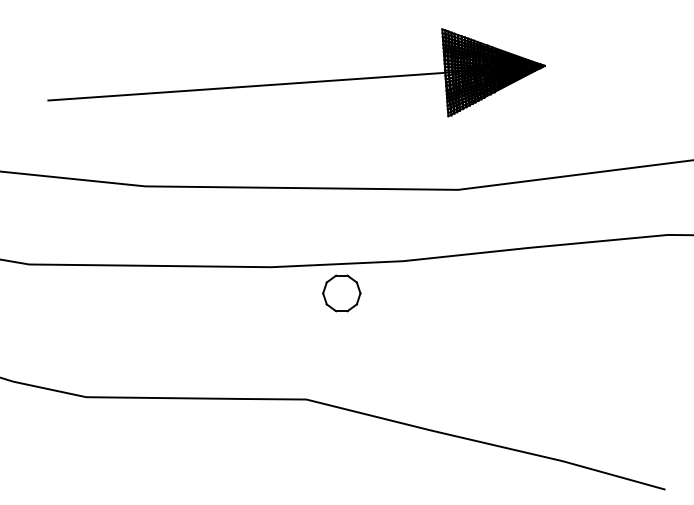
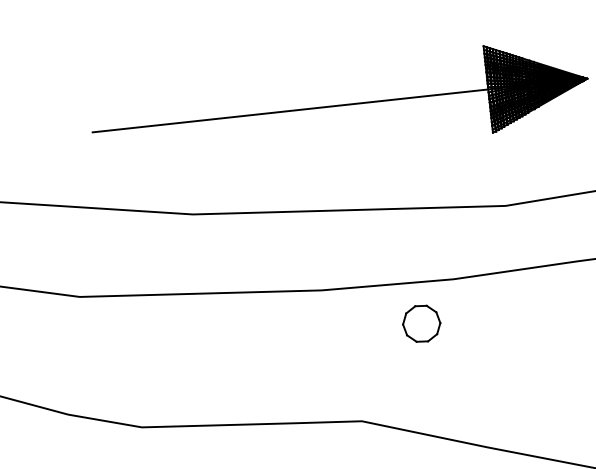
part: (341, 293) -> (421, 323), moved

